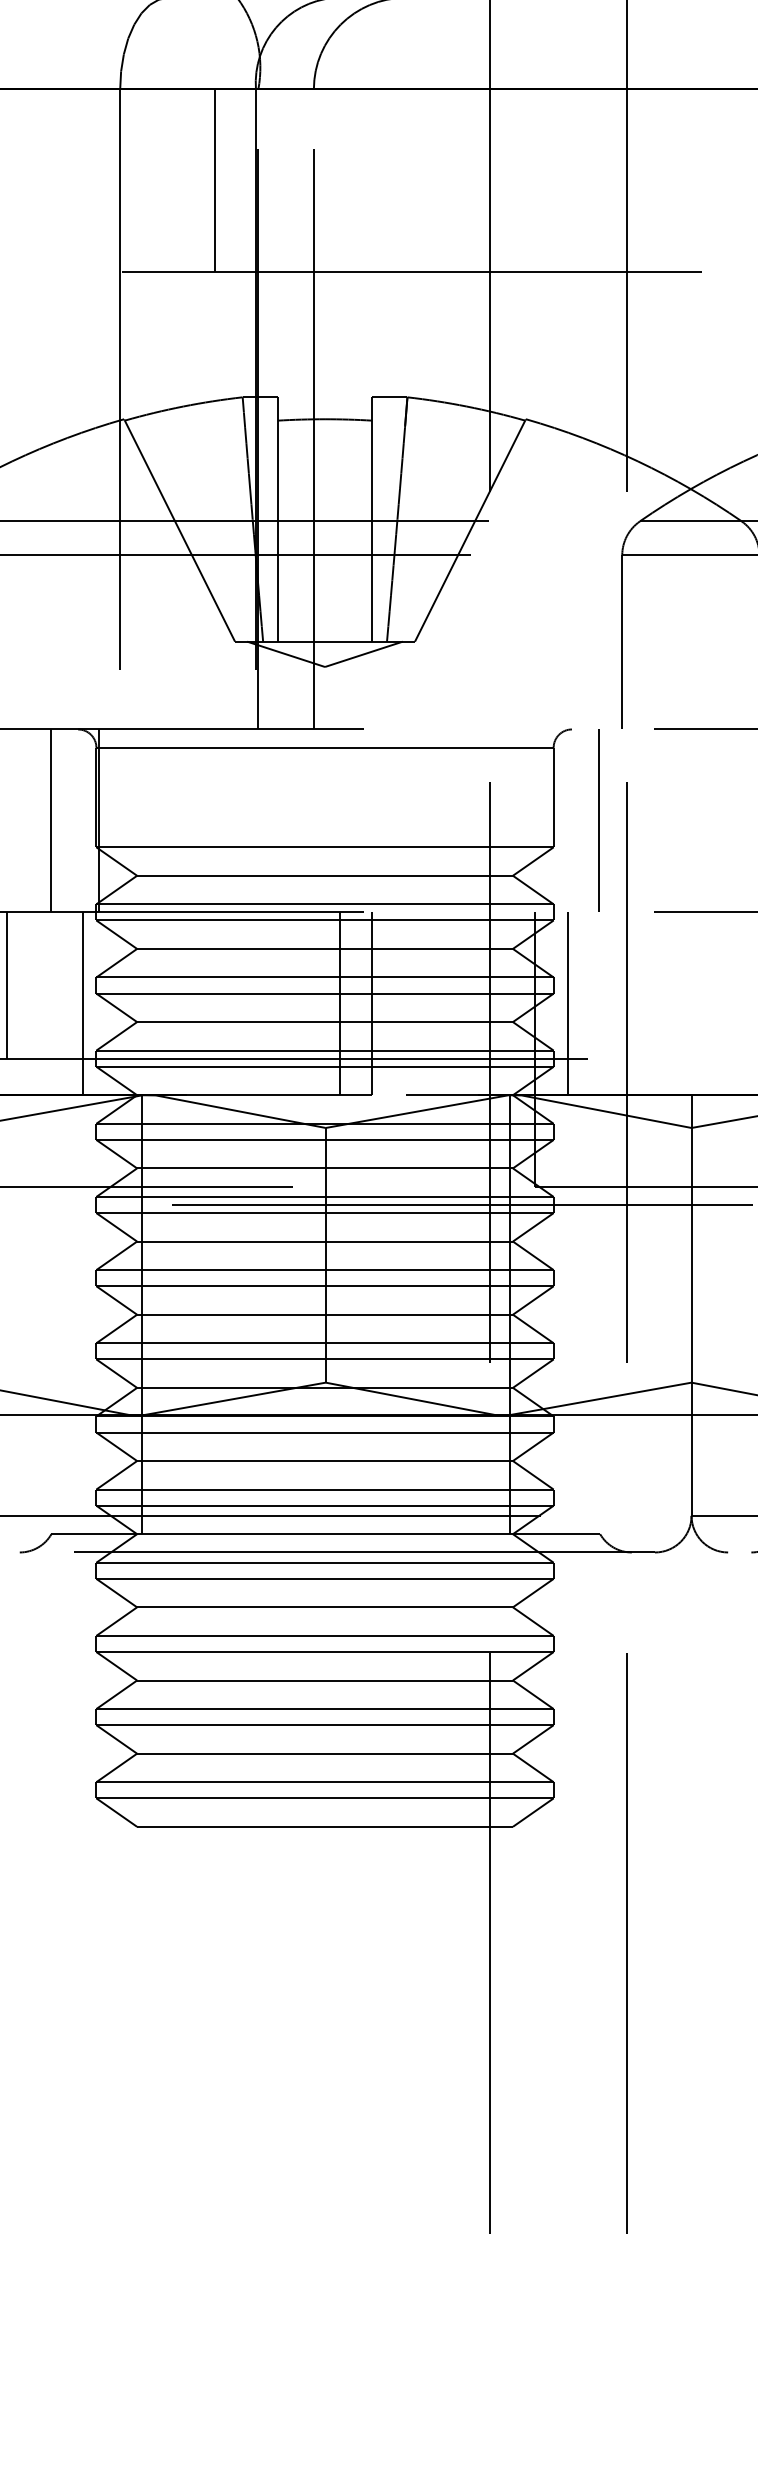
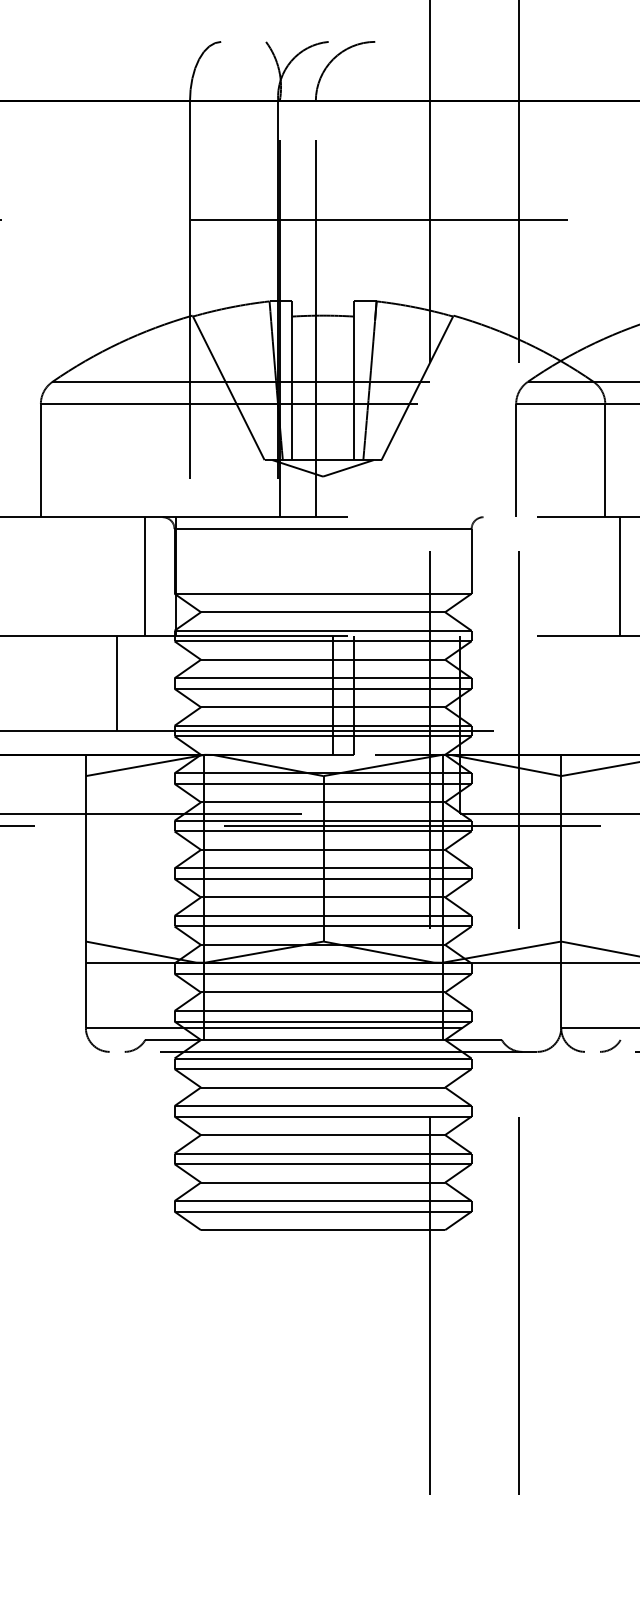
line: (214, 180) -> (251, 160), removed
line: (599, 820) -> (501, 576), removed
line: (84, 1003) -> (166, 695), removed
line: (567, 1003) -> (480, 695), removed

